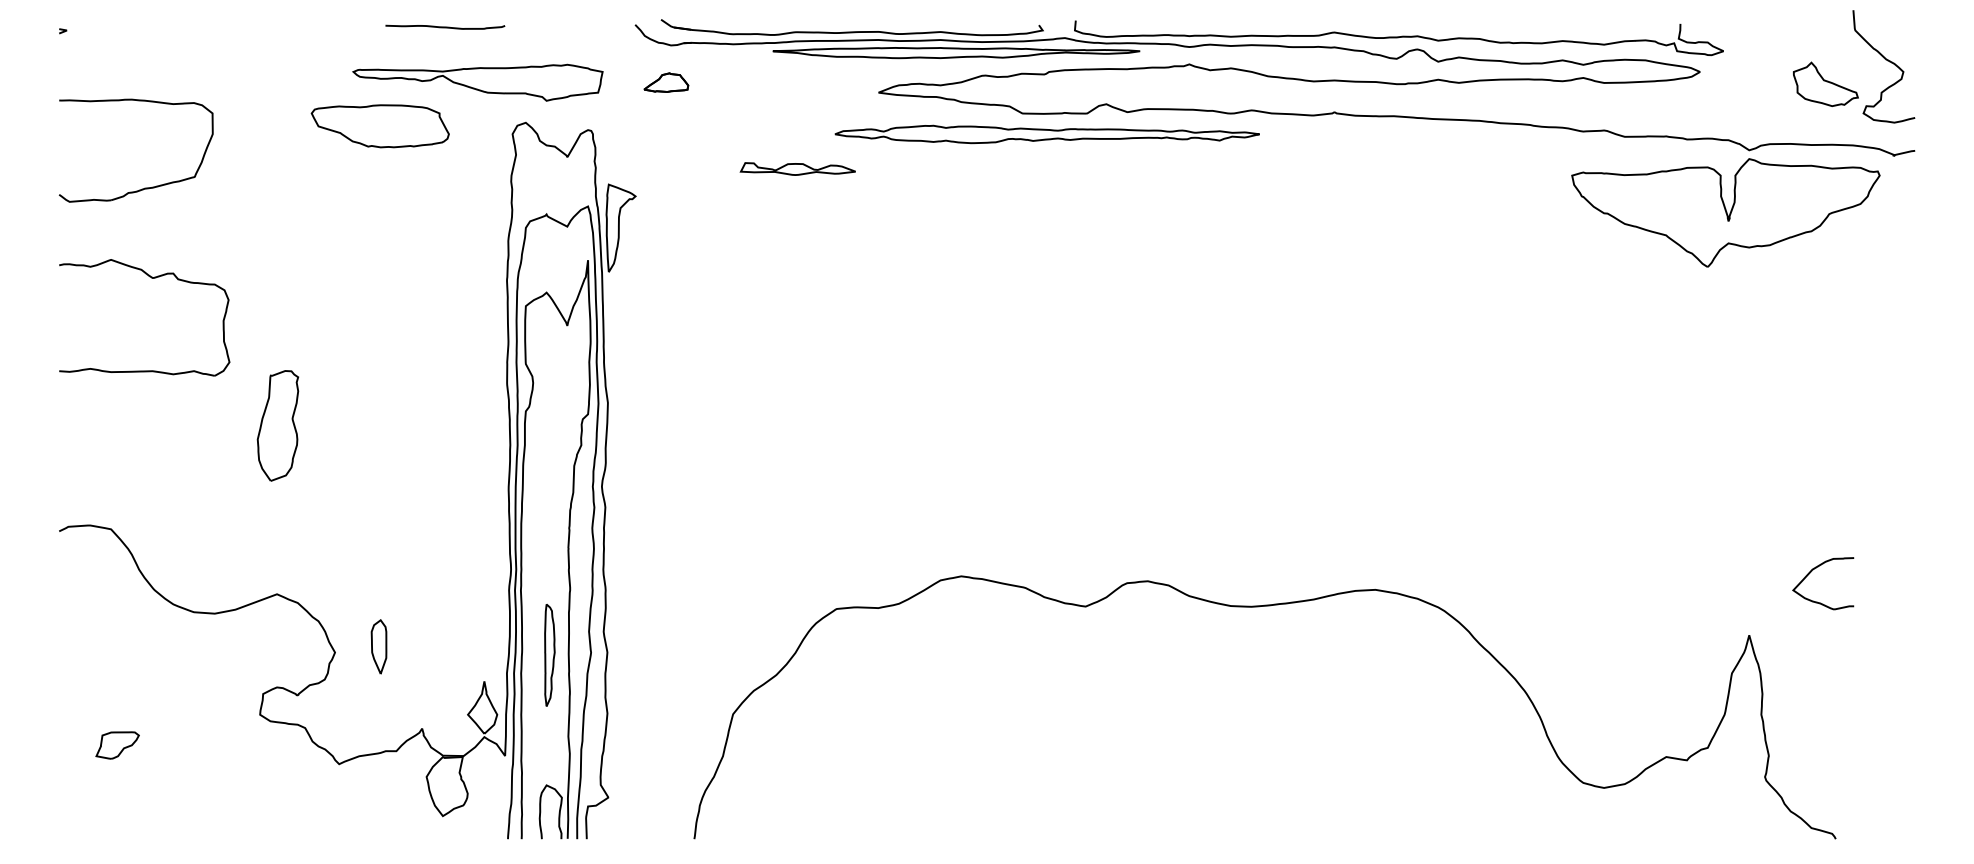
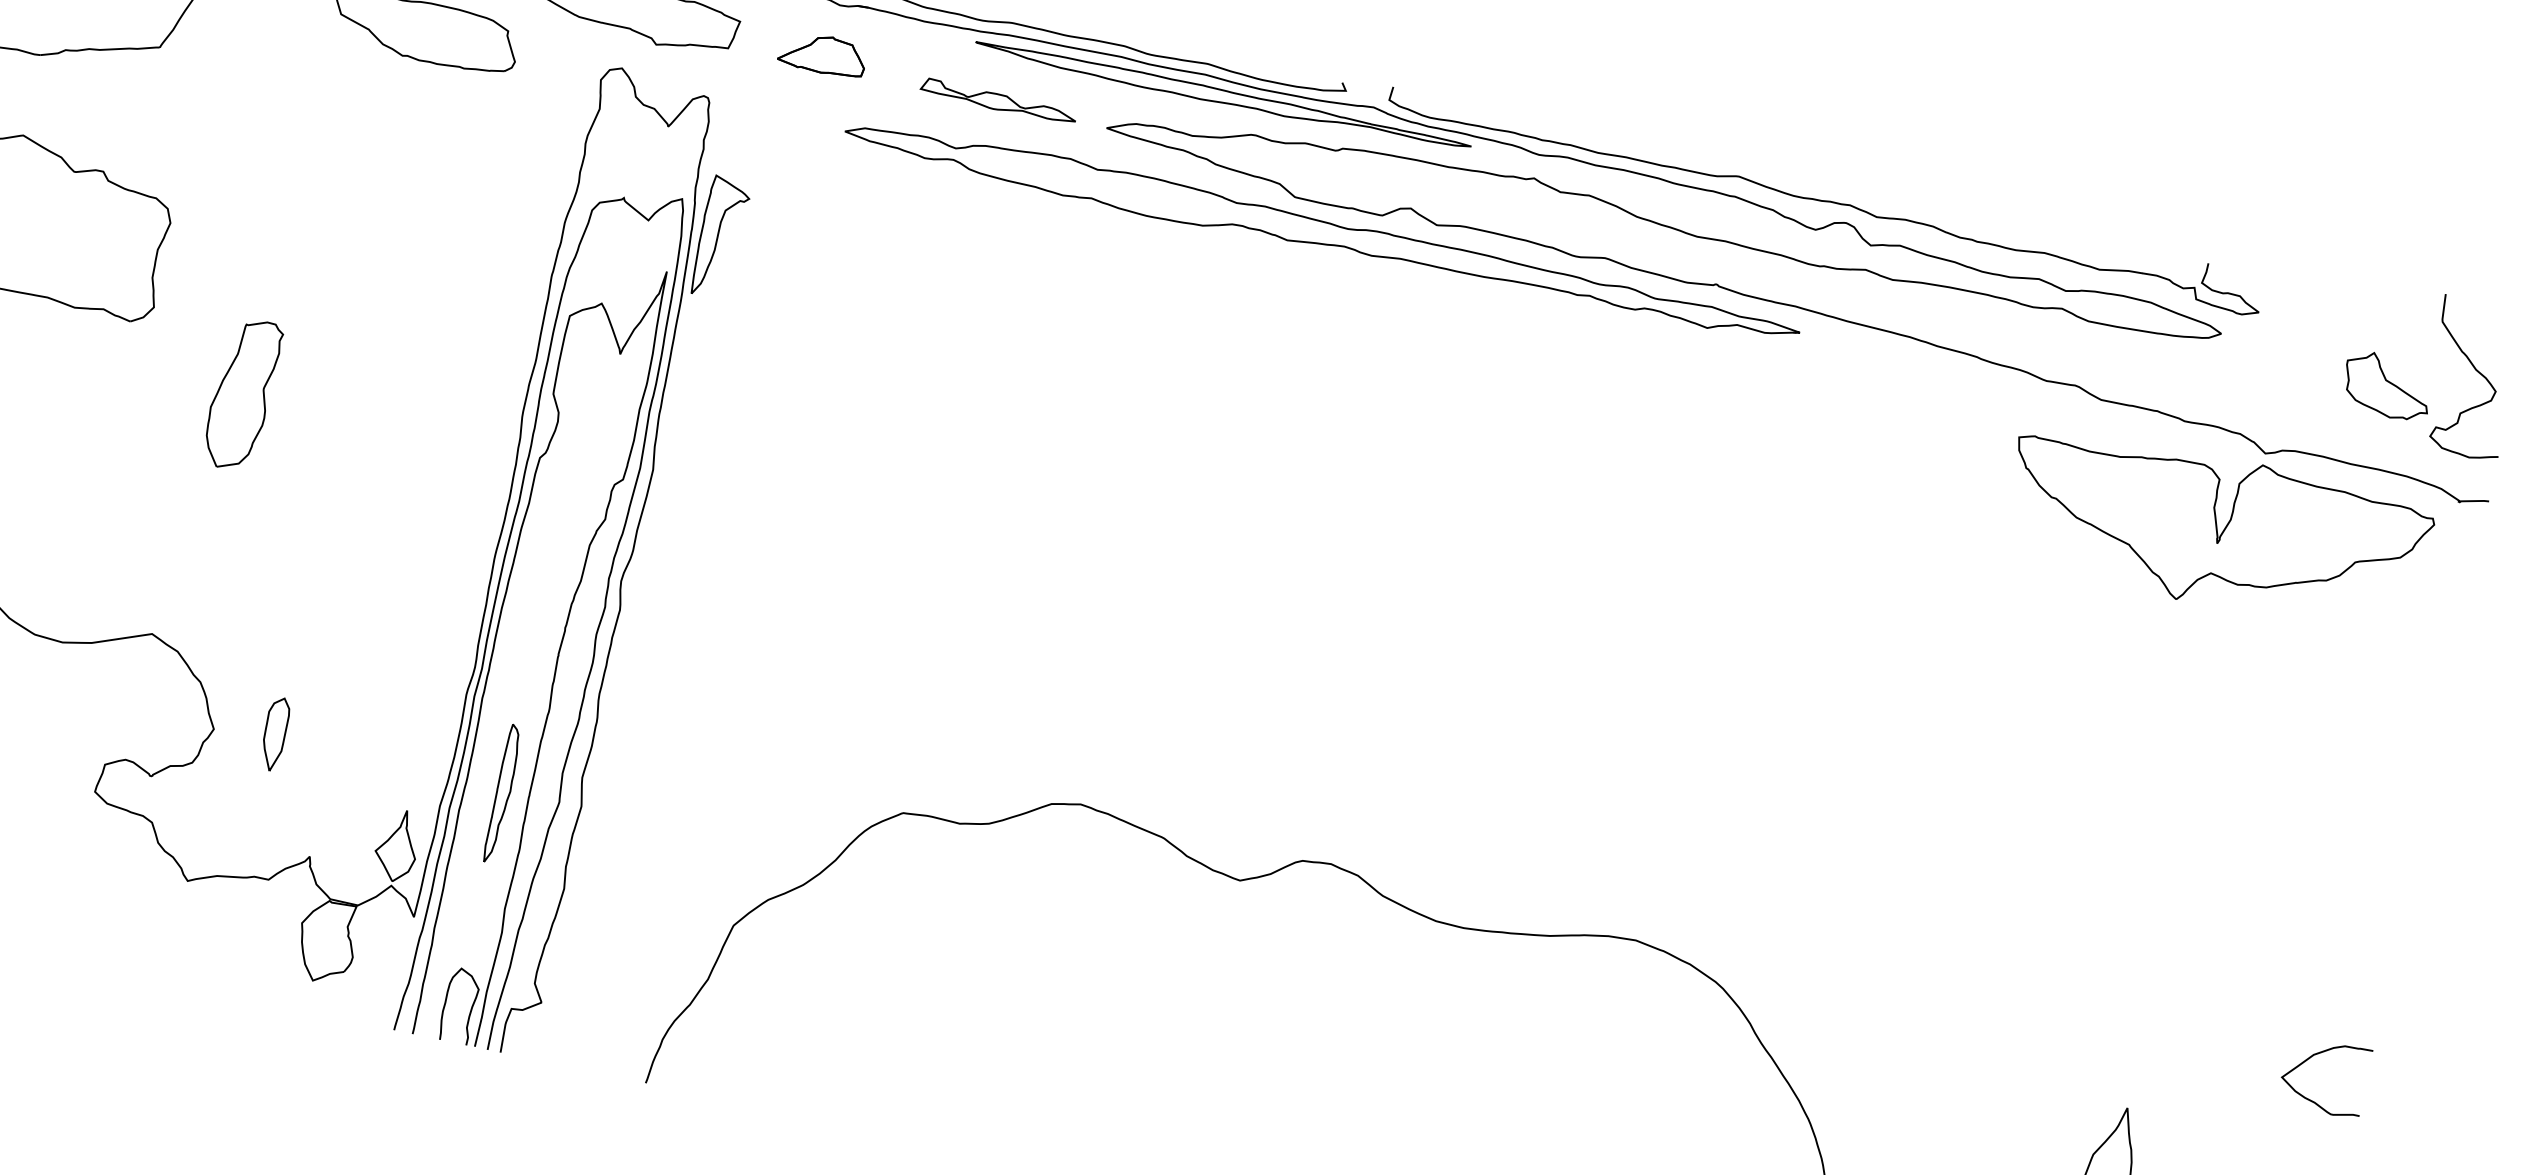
part: (666, 82) -> (823, 54), size x1.43
part: (1047, 134) -> (1322, 232), size x1.67
part: (797, 168) -> (998, 100), moved
part: (277, 425) -> (241, 393), moved
curve: (1812, 571) -> (2313, 1057), moved

